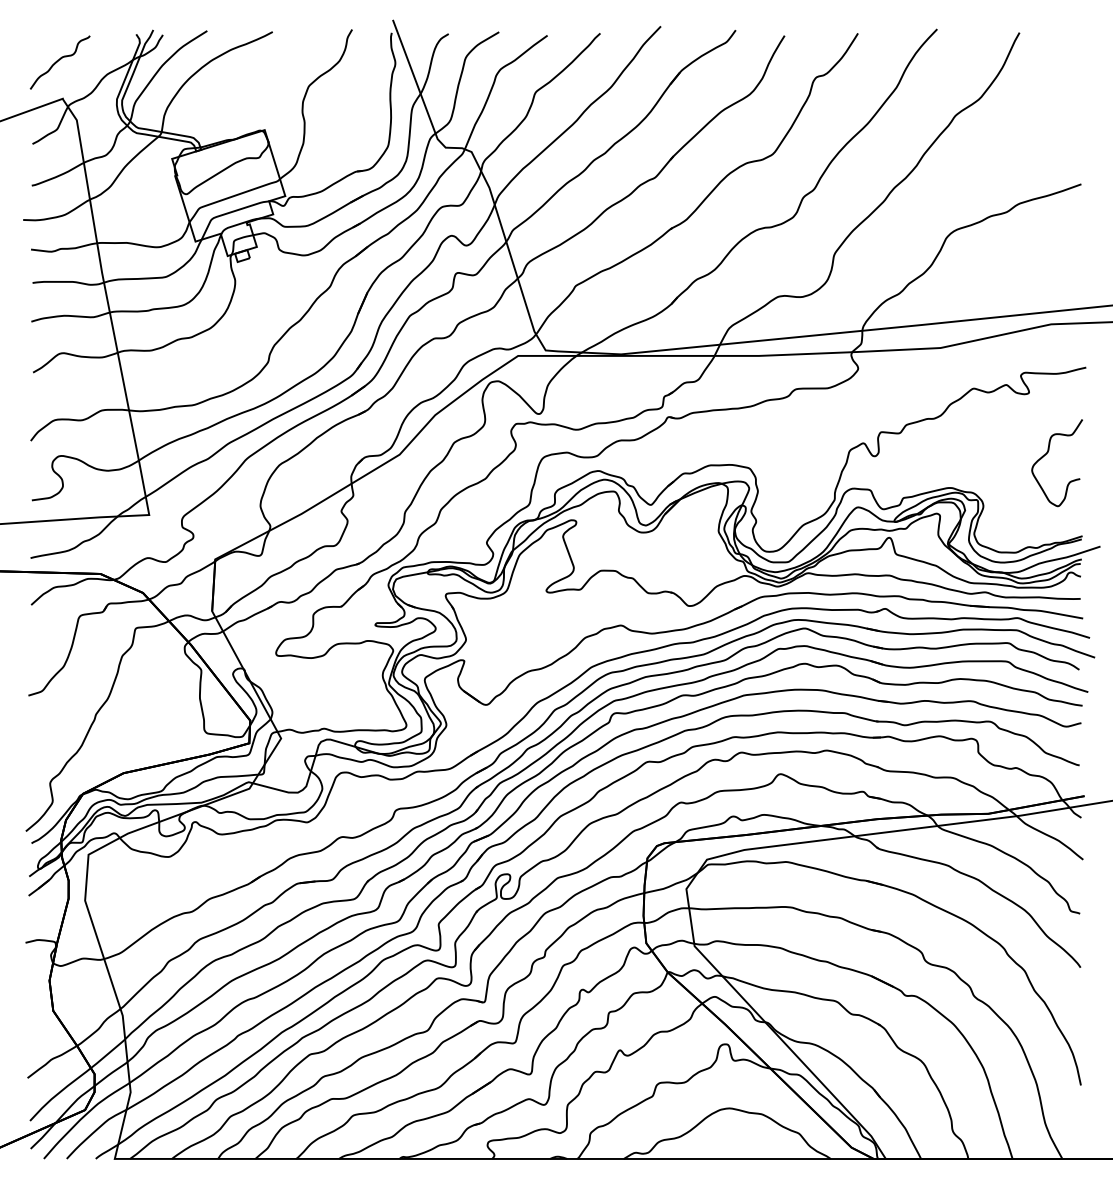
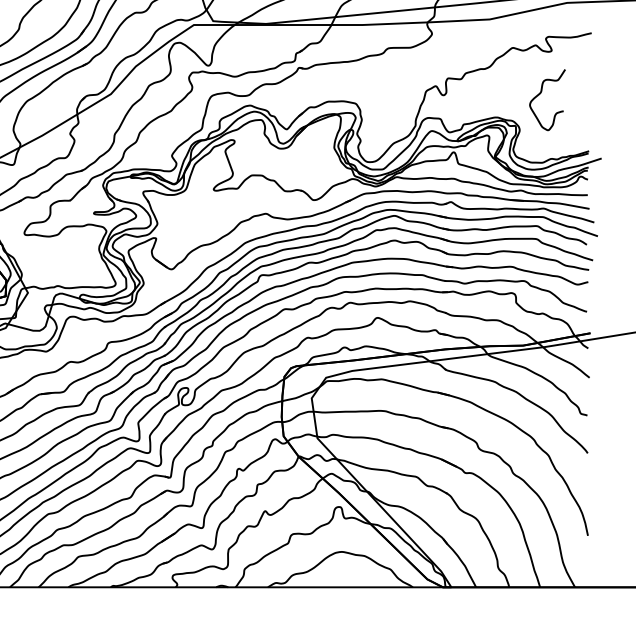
curve: (1047, 453) -> (540, 93), moved

